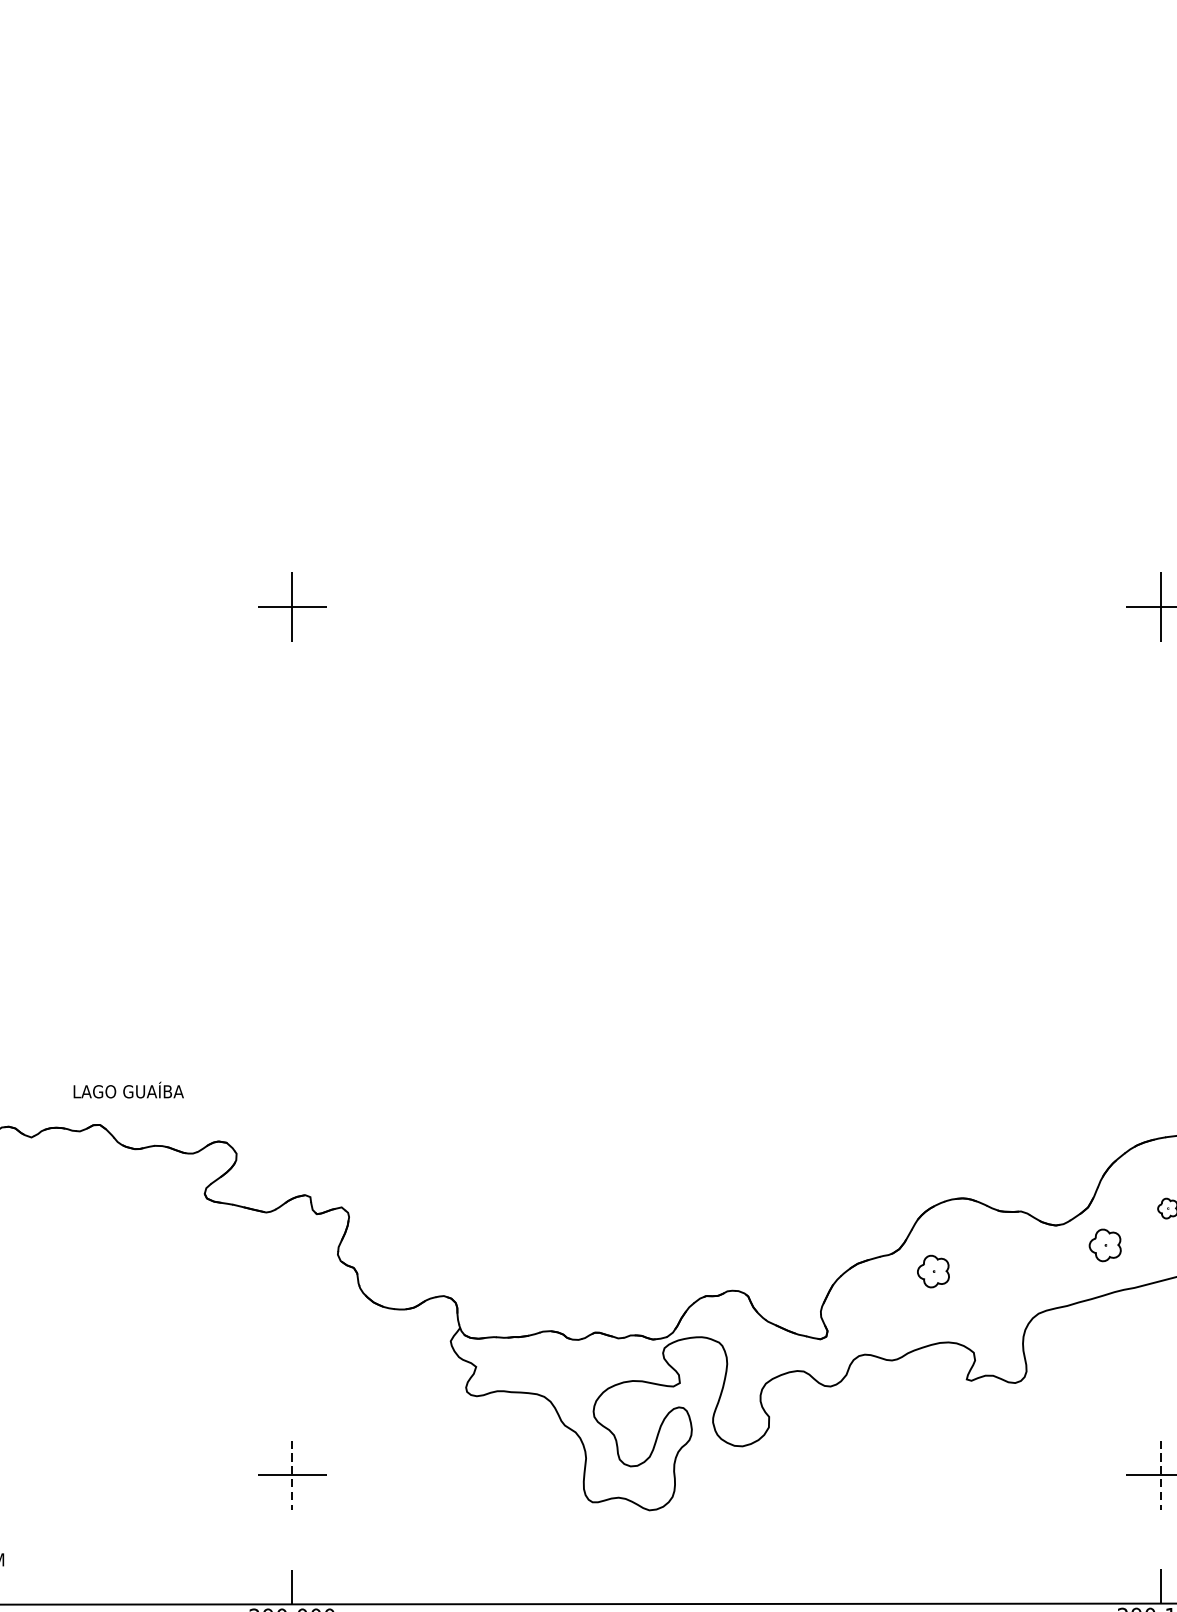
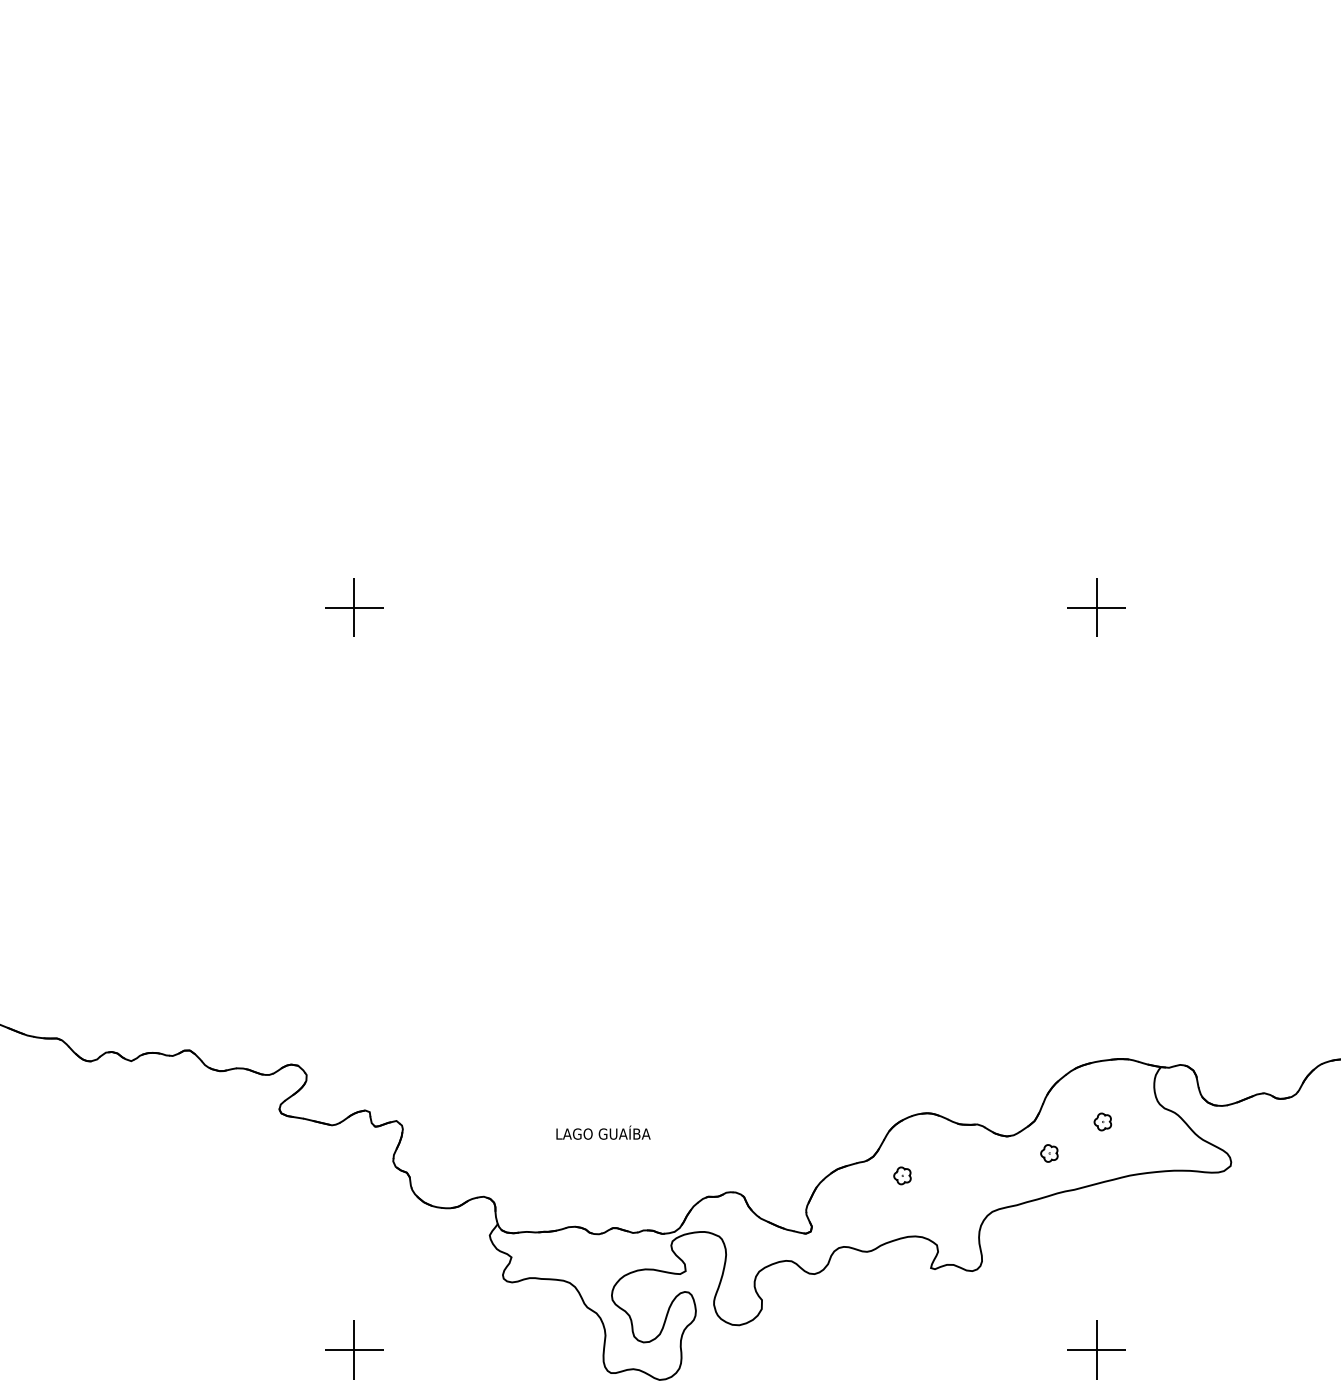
text: (128, 1089) -> (603, 1132), moved
part: (1105, 1245) -> (1049, 1153), size x0.62
part: (933, 1271) -> (902, 1175), size x0.62
line: (292, 1475) -> (354, 1350), dashed -> solid
line: (1160, 1475) -> (1096, 1350), dashed -> solid

